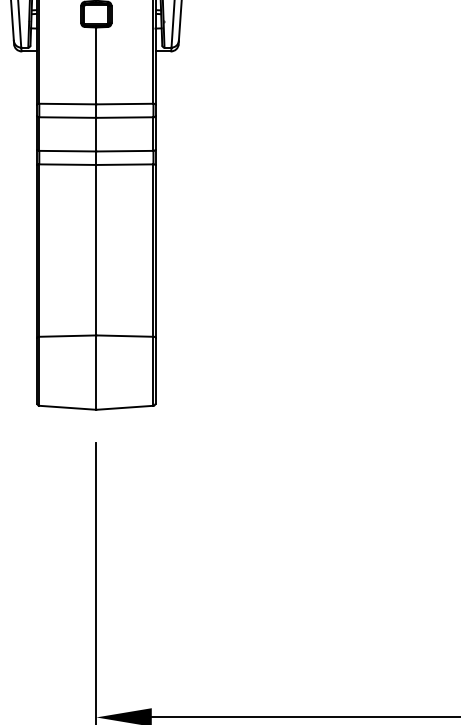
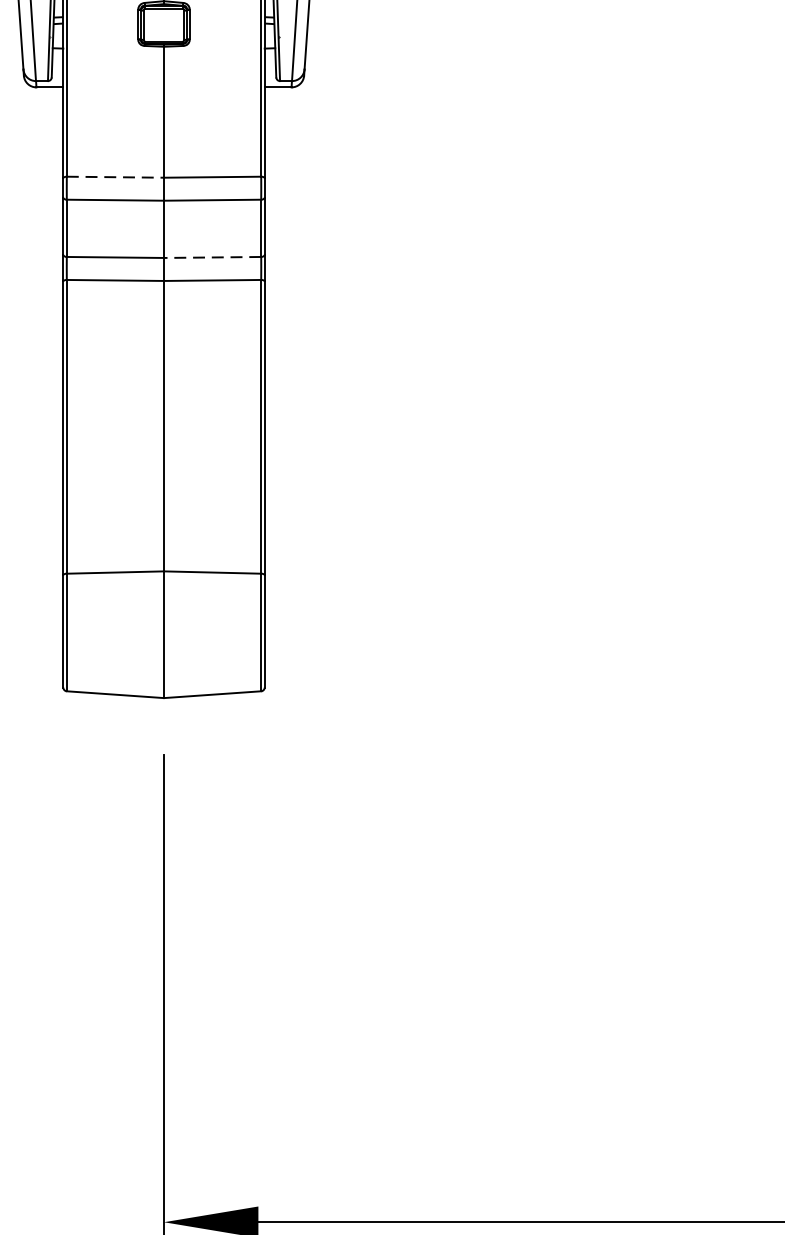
line: (67, 104) -> (114, 177), solid -> dashed
line: (124, 151) -> (211, 258), solid -> dashed

